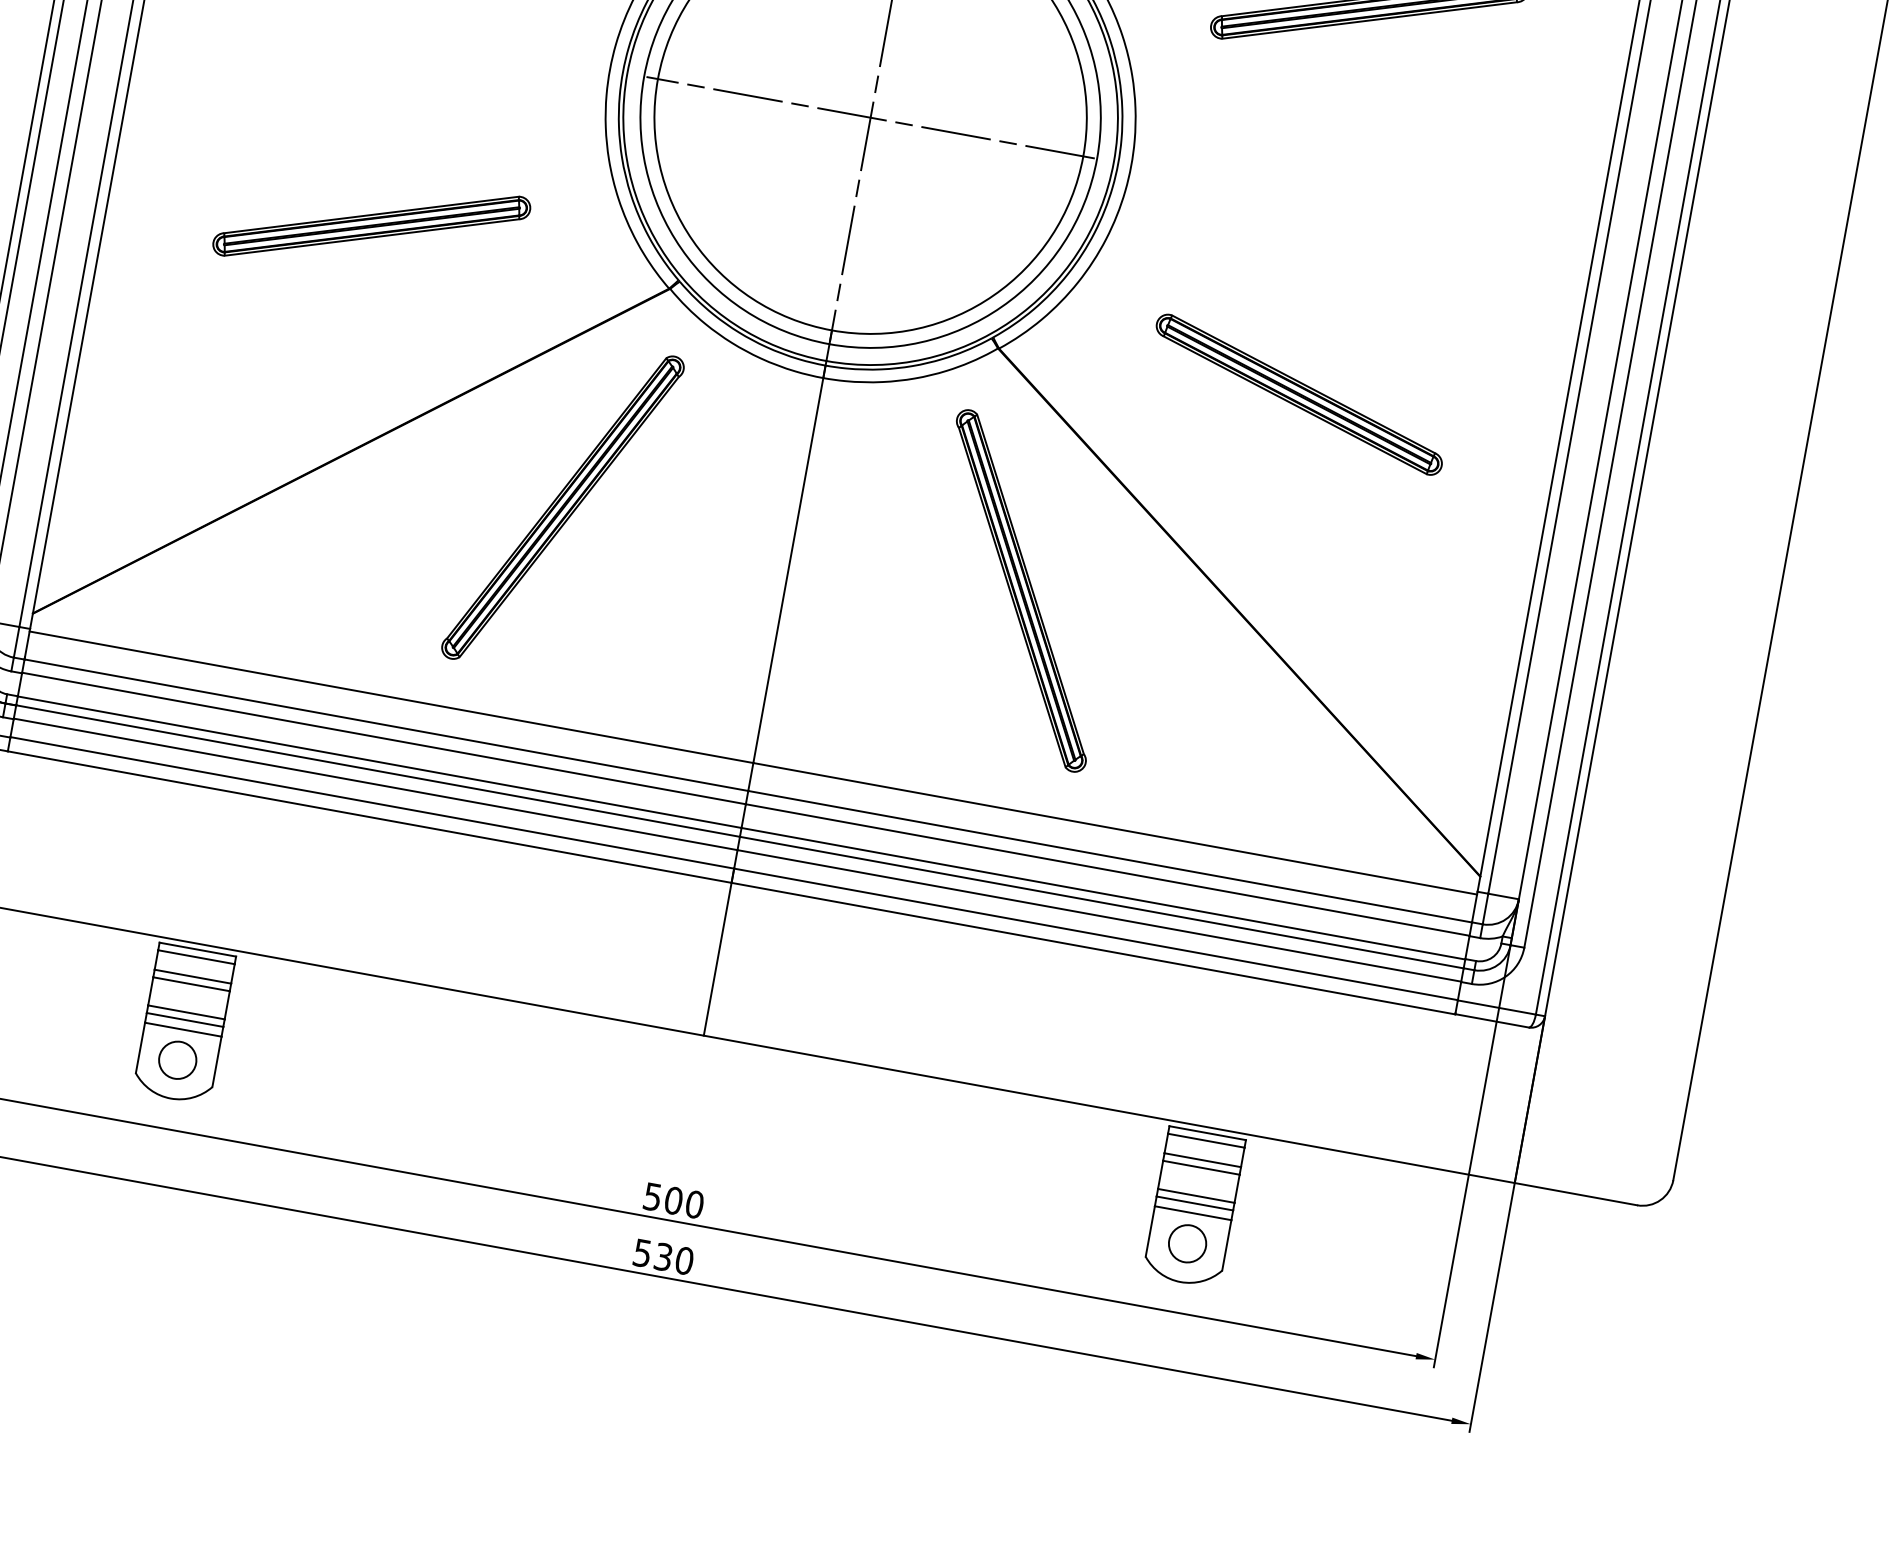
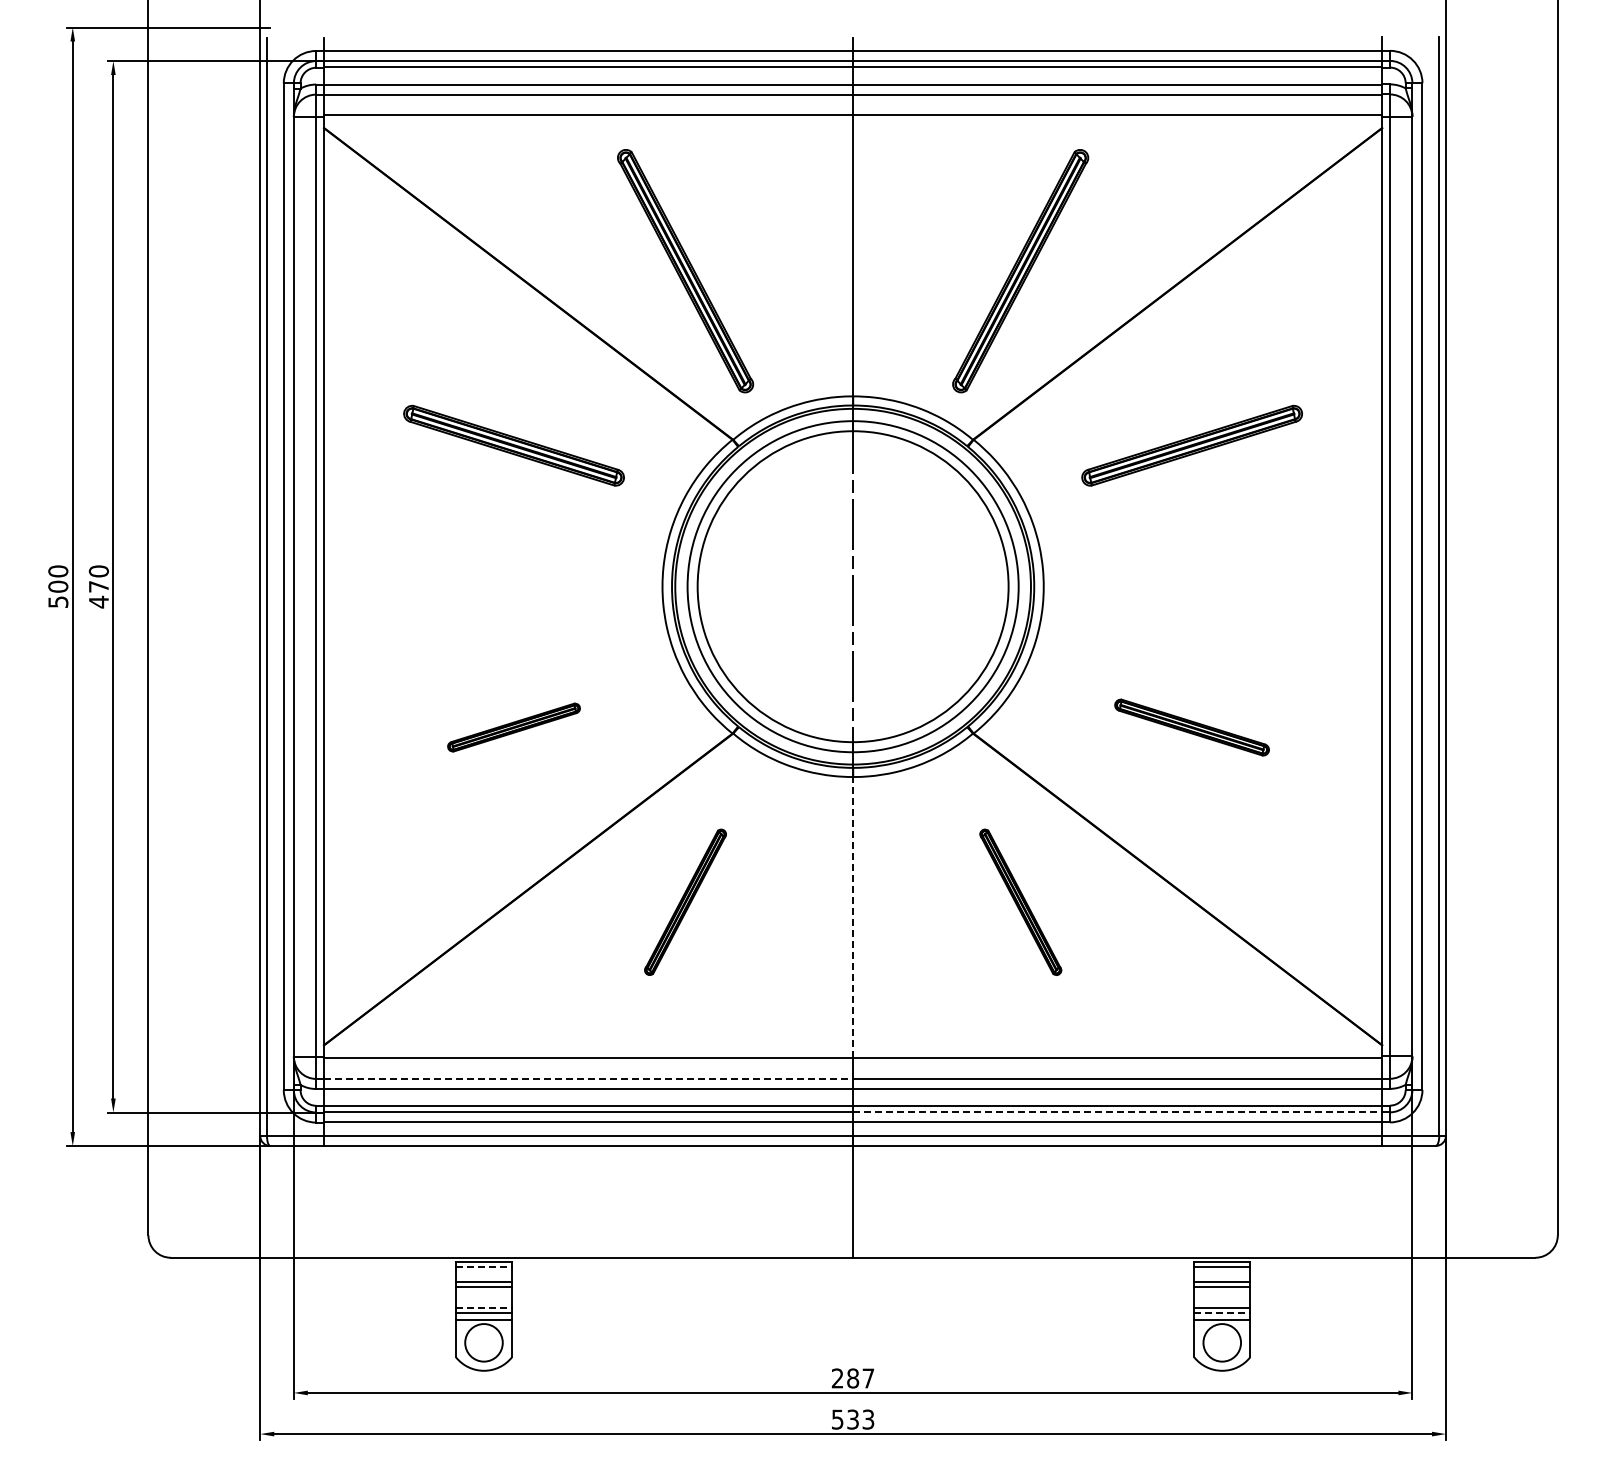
line: (871, 117) -> (853, 586), removed
part: (371, 225) -> (513, 727), size x0.6
part: (1298, 394) -> (1191, 727), size x0.7
part: (562, 508) -> (685, 902), size x0.6
line: (788, 570) -> (853, 917), solid -> dashed
part: (1021, 591) -> (1020, 902), size x0.6
line: (386, 724) -> (588, 1078), solid -> dashed
line: (1101, 902) -> (1117, 1112), solid -> dashed
line: (197, 957) -> (484, 1267), solid -> dashed
line: (187, 1012) -> (484, 1307), solid -> dashed
circle: (177, 1059) -> (483, 1342), size x1.4
text: (672, 1200) -> (852, 1378), 500 -> 287
line: (1195, 1203) -> (1222, 1313), solid -> dashed
circle: (1186, 1243) -> (1221, 1342), size x1.4
text: (684, 1260) -> (868, 1419), 530 -> 533

